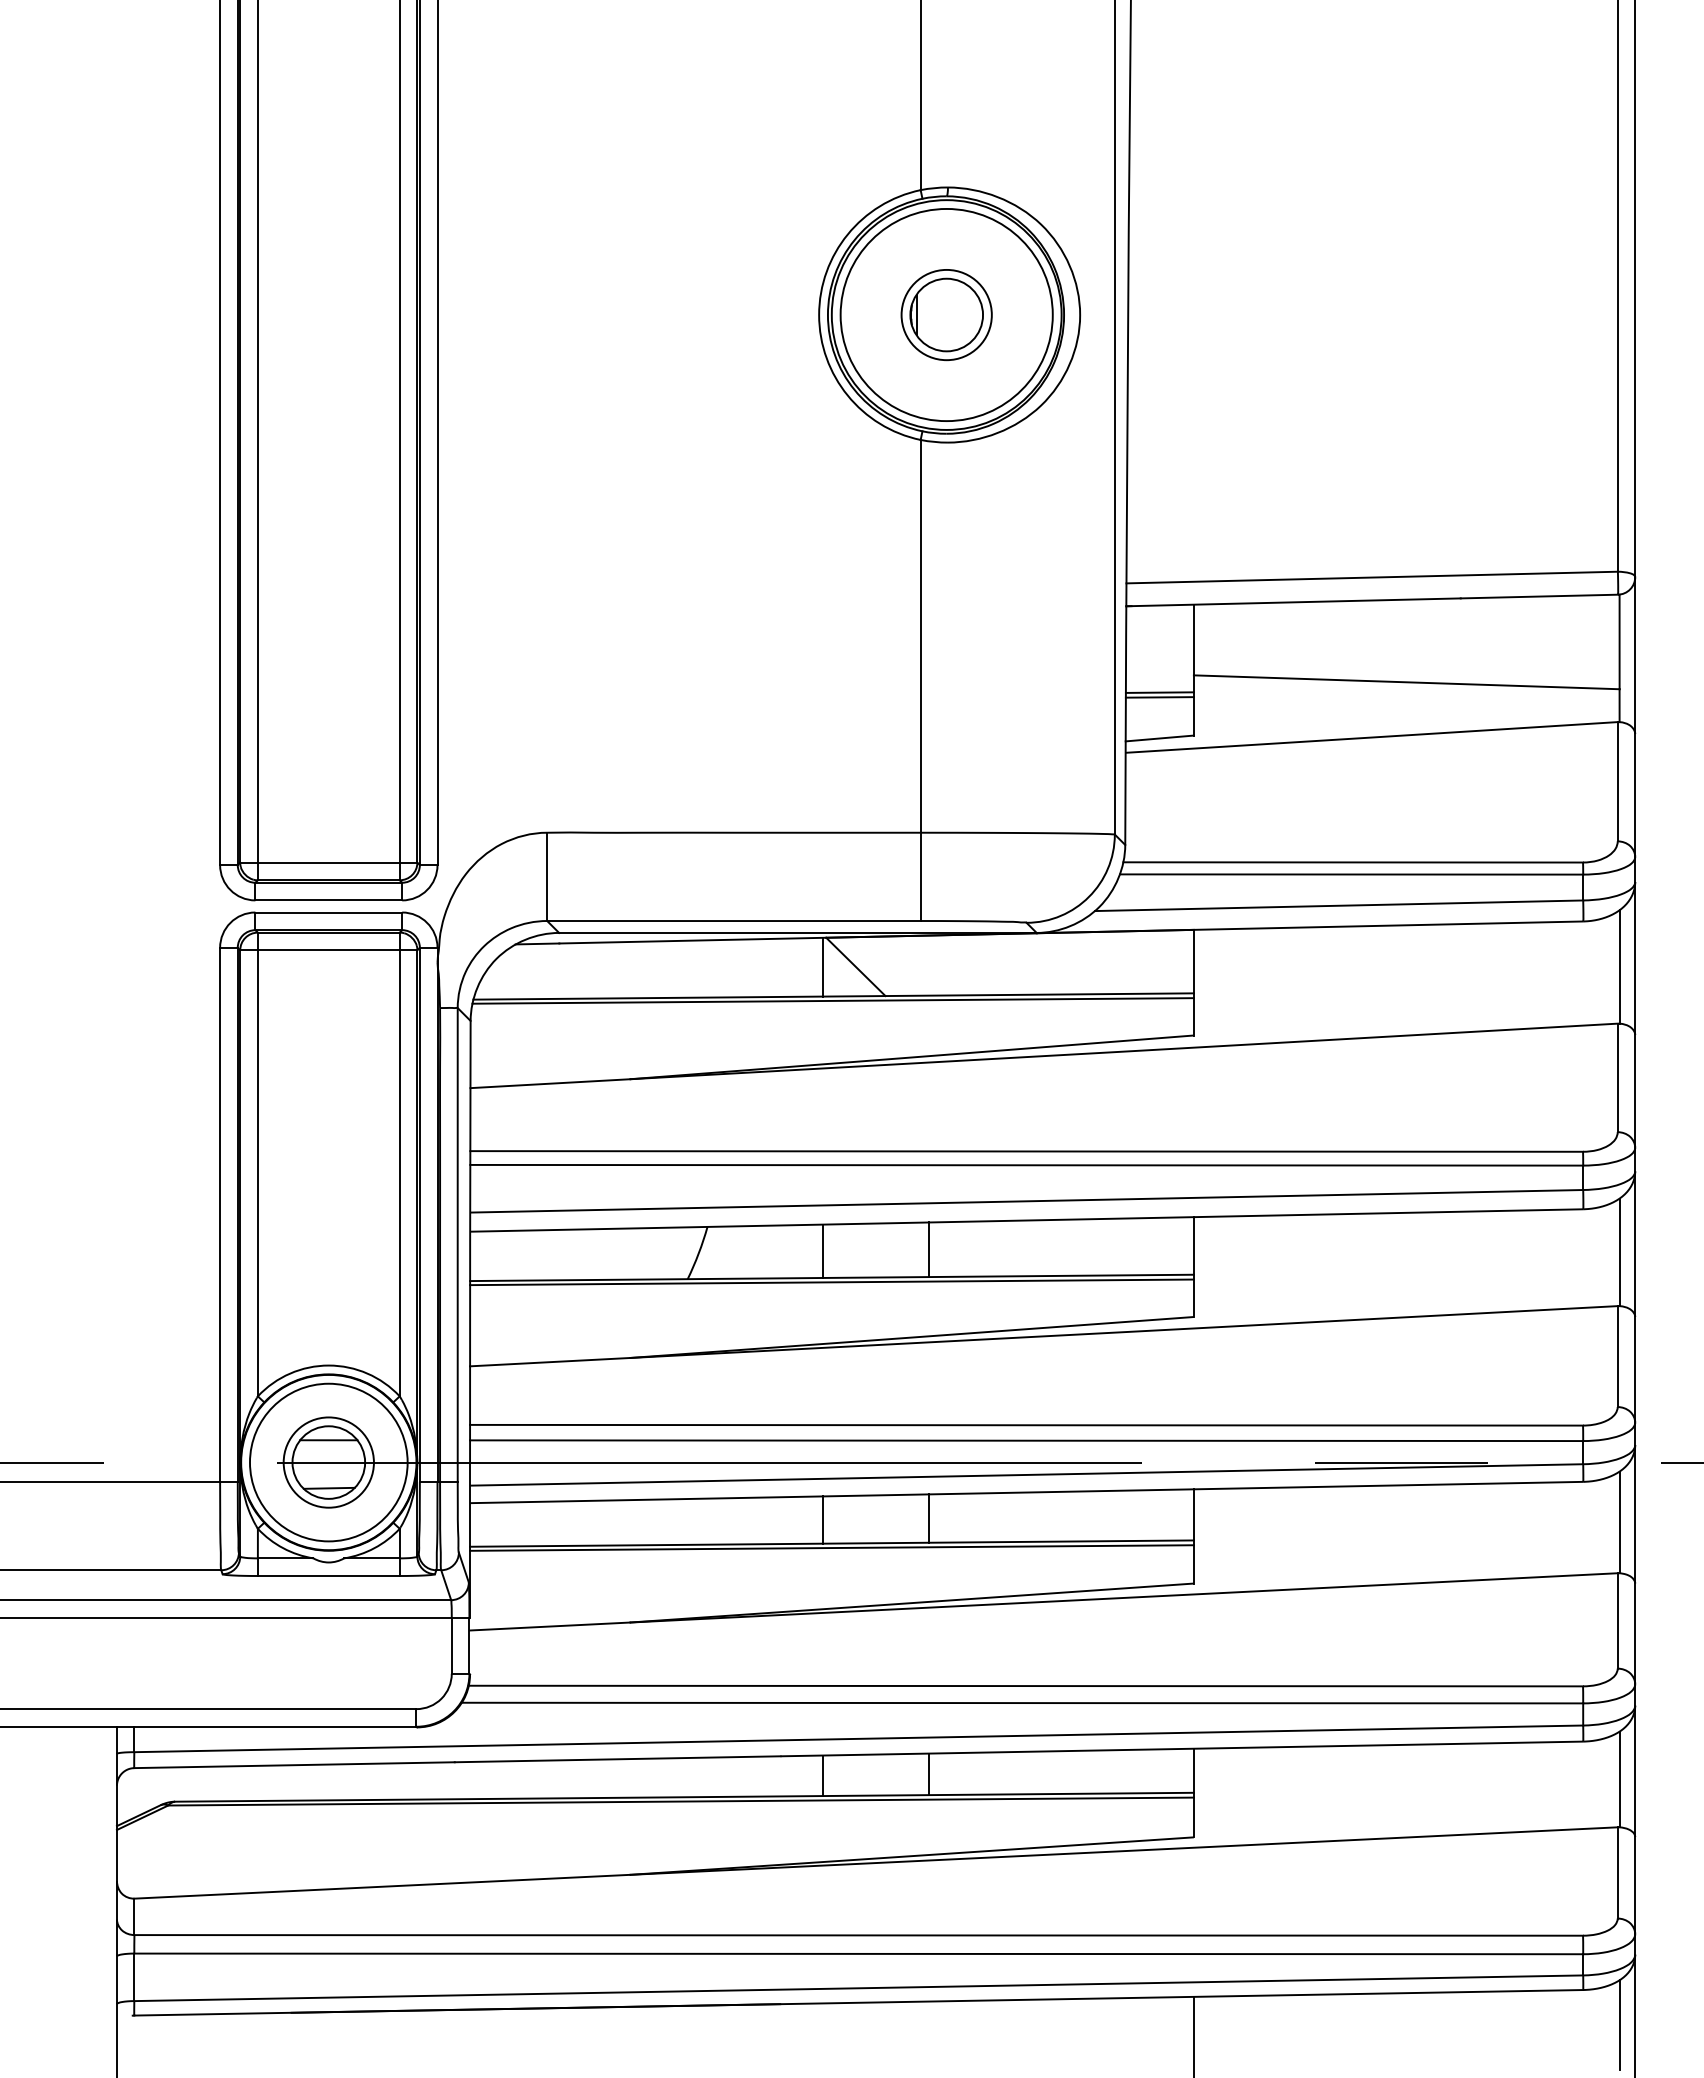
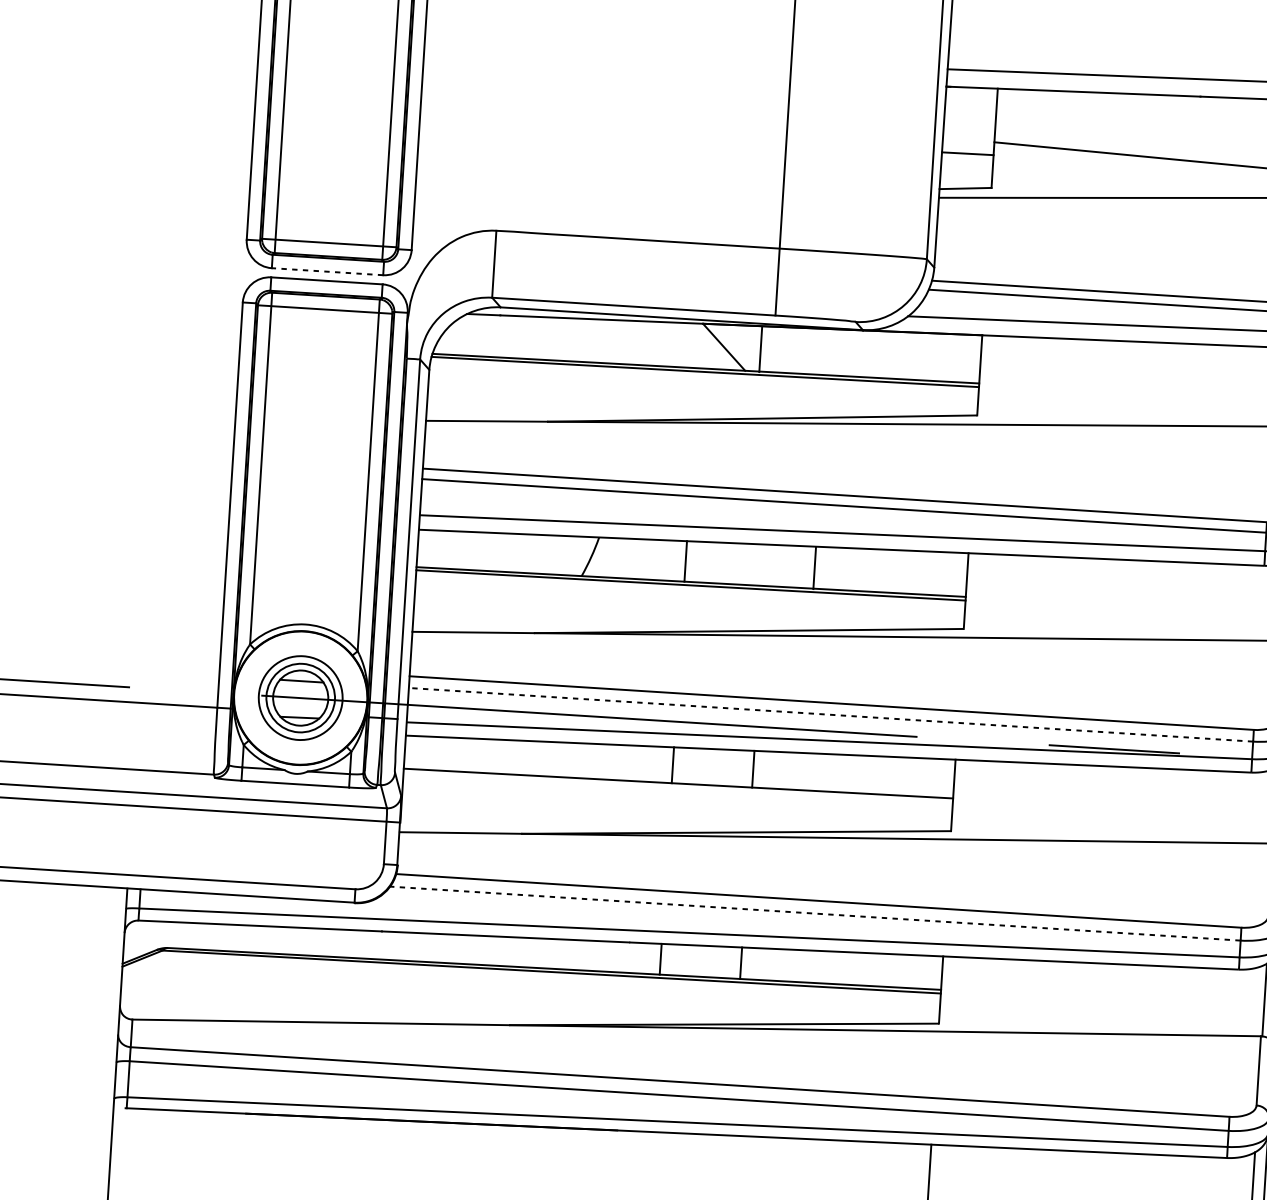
line: (1159, 697) -> (967, 157), removed
line: (328, 900) -> (327, 271), solid -> dashed
line: (823, 966) -> (761, 349), moved
line: (929, 1249) -> (815, 568), moved
line: (1026, 1440) -> (830, 714), solid -> dashed
circle: (328, 1462) -> (300, 698), size x0.7
line: (831, 1547) -> (677, 786), removed
line: (1022, 1703) -> (815, 913), solid -> dashed

